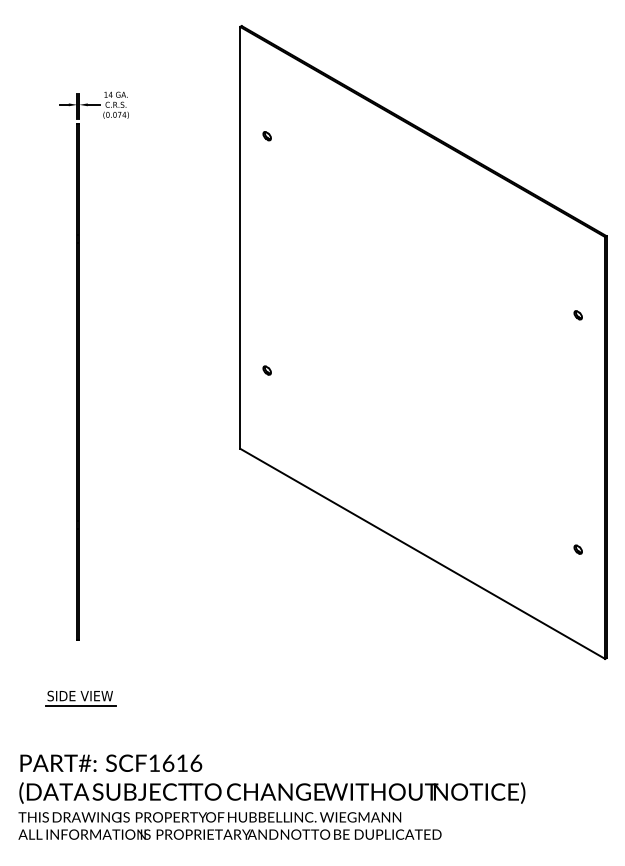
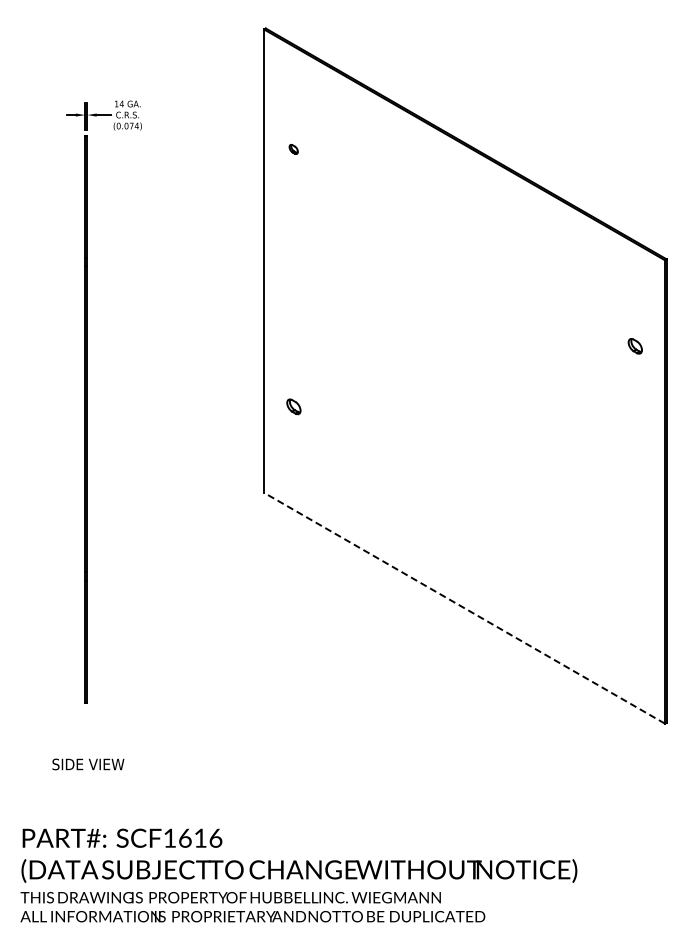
part: (578, 314) -> (635, 345), size x1.6
part: (266, 370) -> (293, 406), size x1.6
part: (578, 549) -> (635, 603), removed
line: (422, 554) -> (464, 608), solid -> dashed
line: (80, 706) -> (88, 775), removed

